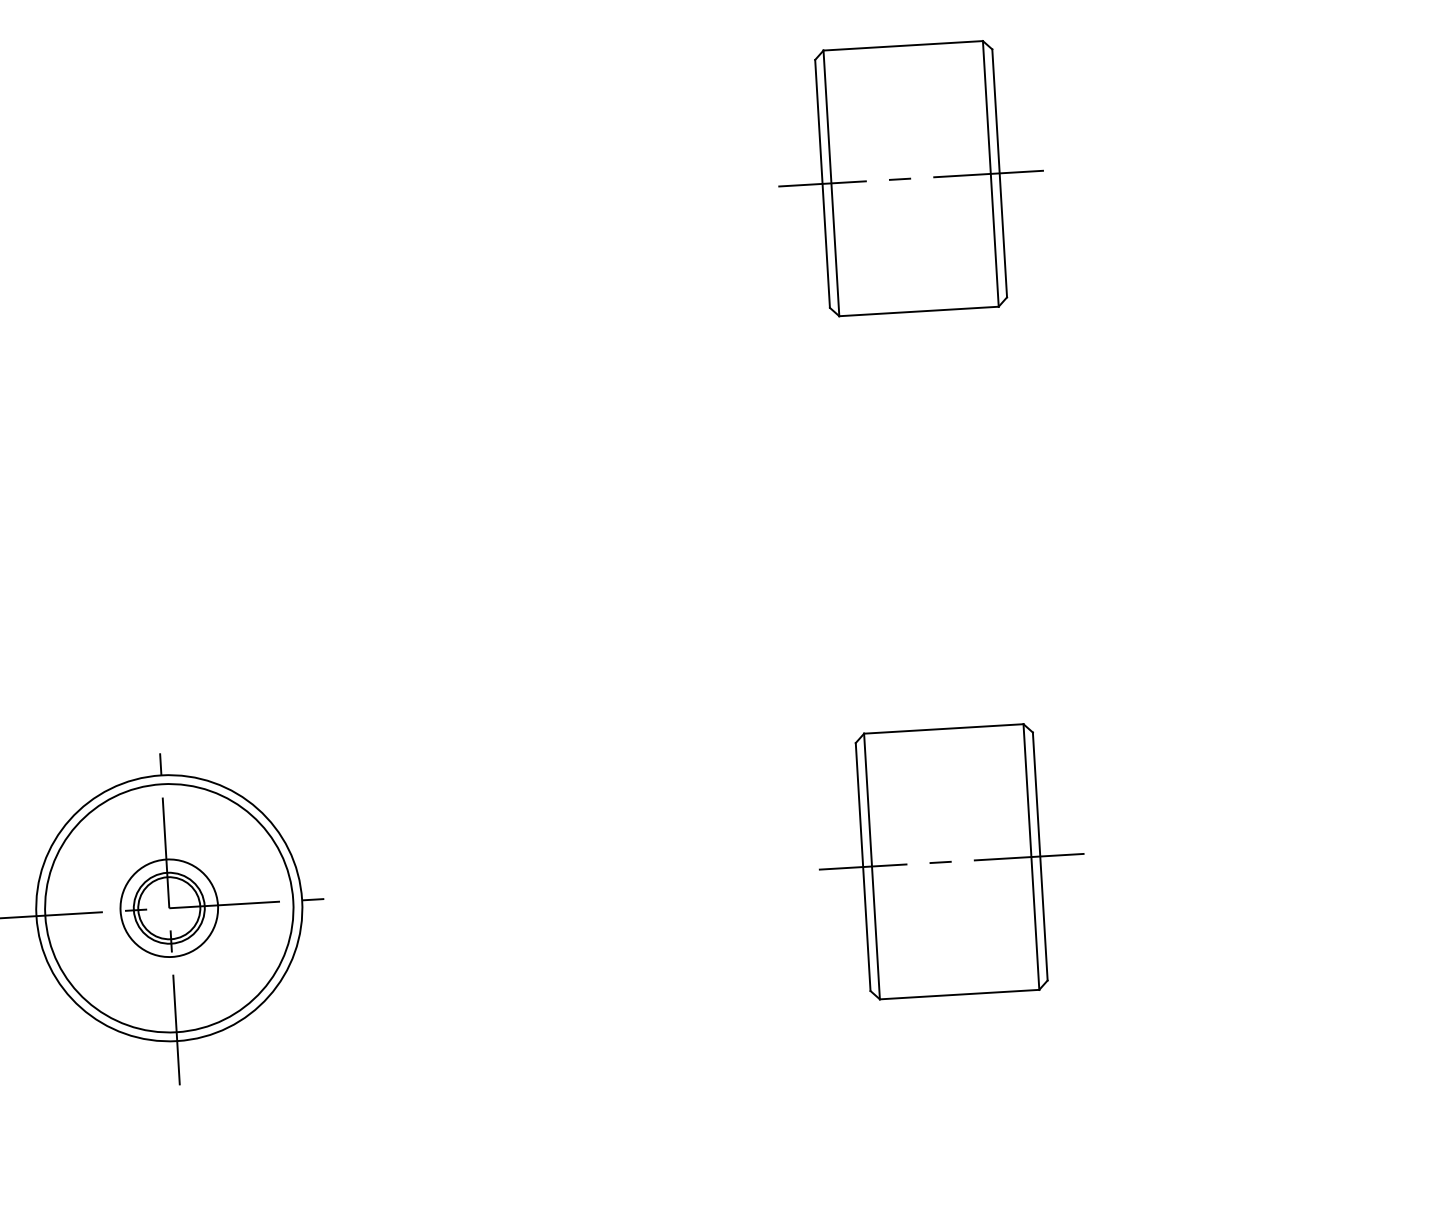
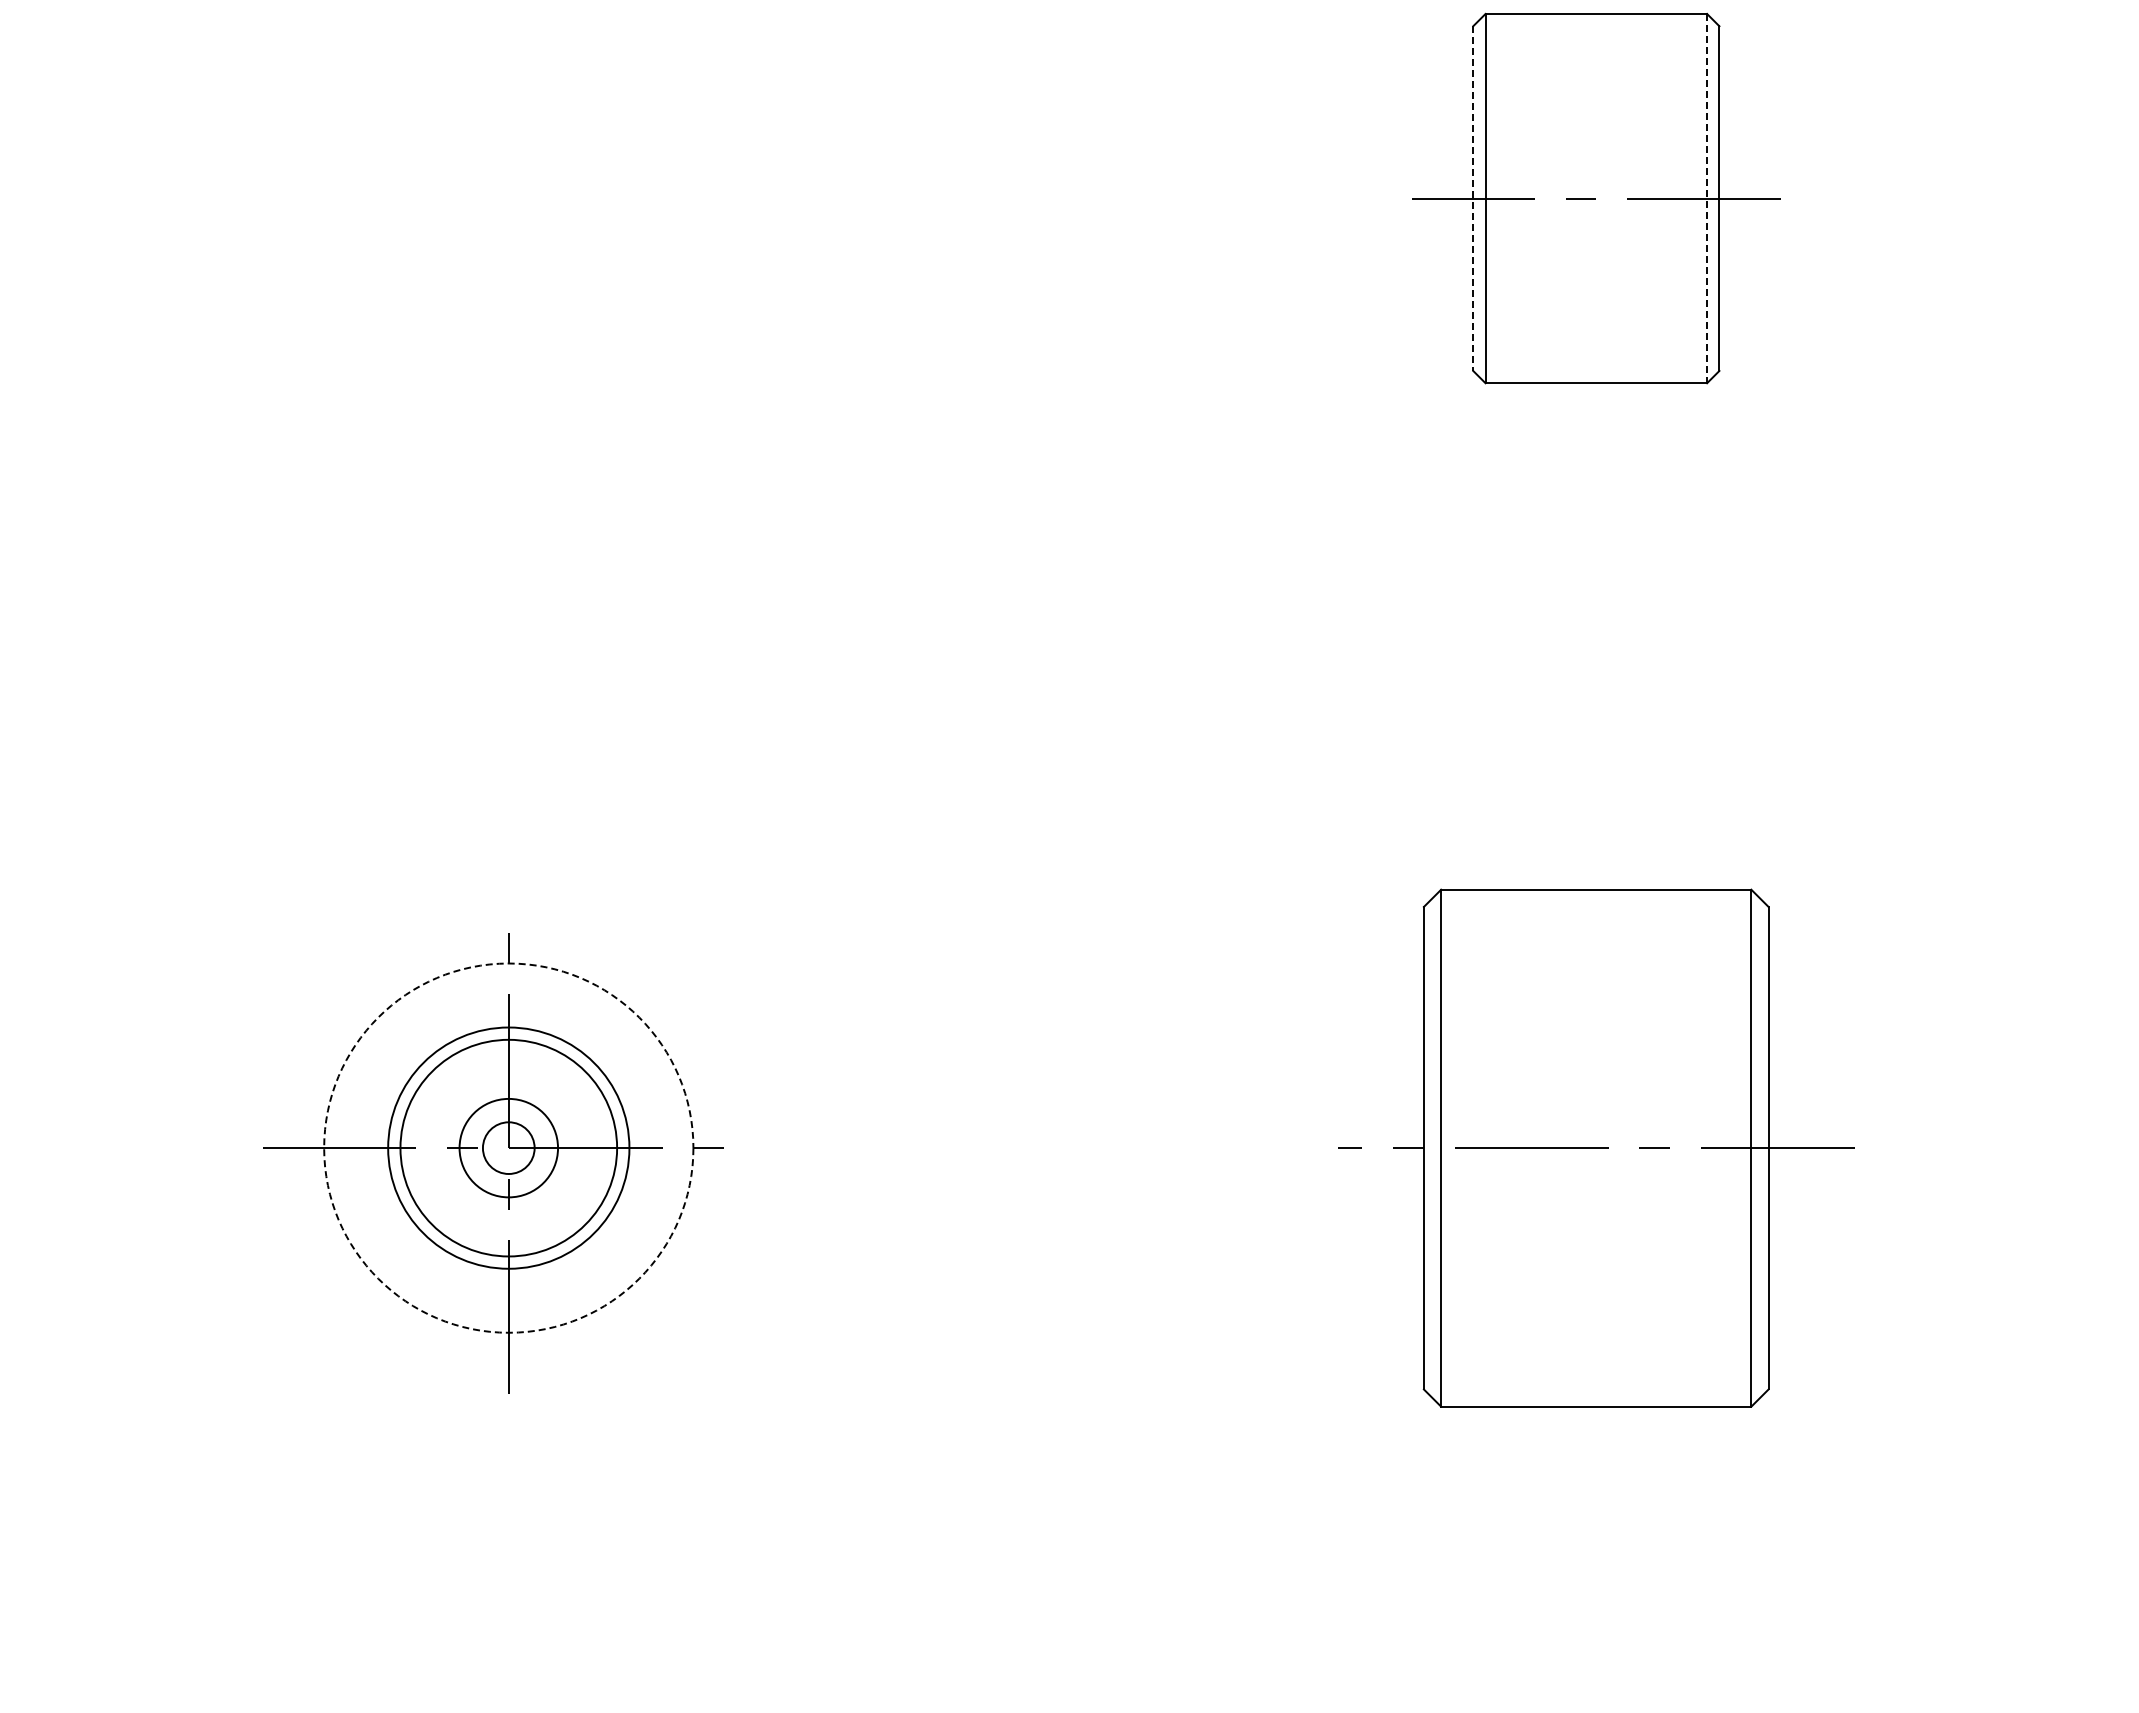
line: (991, 173) -> (1707, 198), solid -> dashed
line: (822, 184) -> (1473, 199), solid -> dashed
part: (951, 861) -> (1596, 1147), size x1.4
circle: (169, 907) -> (508, 1147), size x0.7
circle: (169, 907) -> (508, 1147), size x1.6
circle: (169, 907) -> (508, 1147), solid -> dashed
circle: (169, 908) -> (508, 1148), size x0.6

